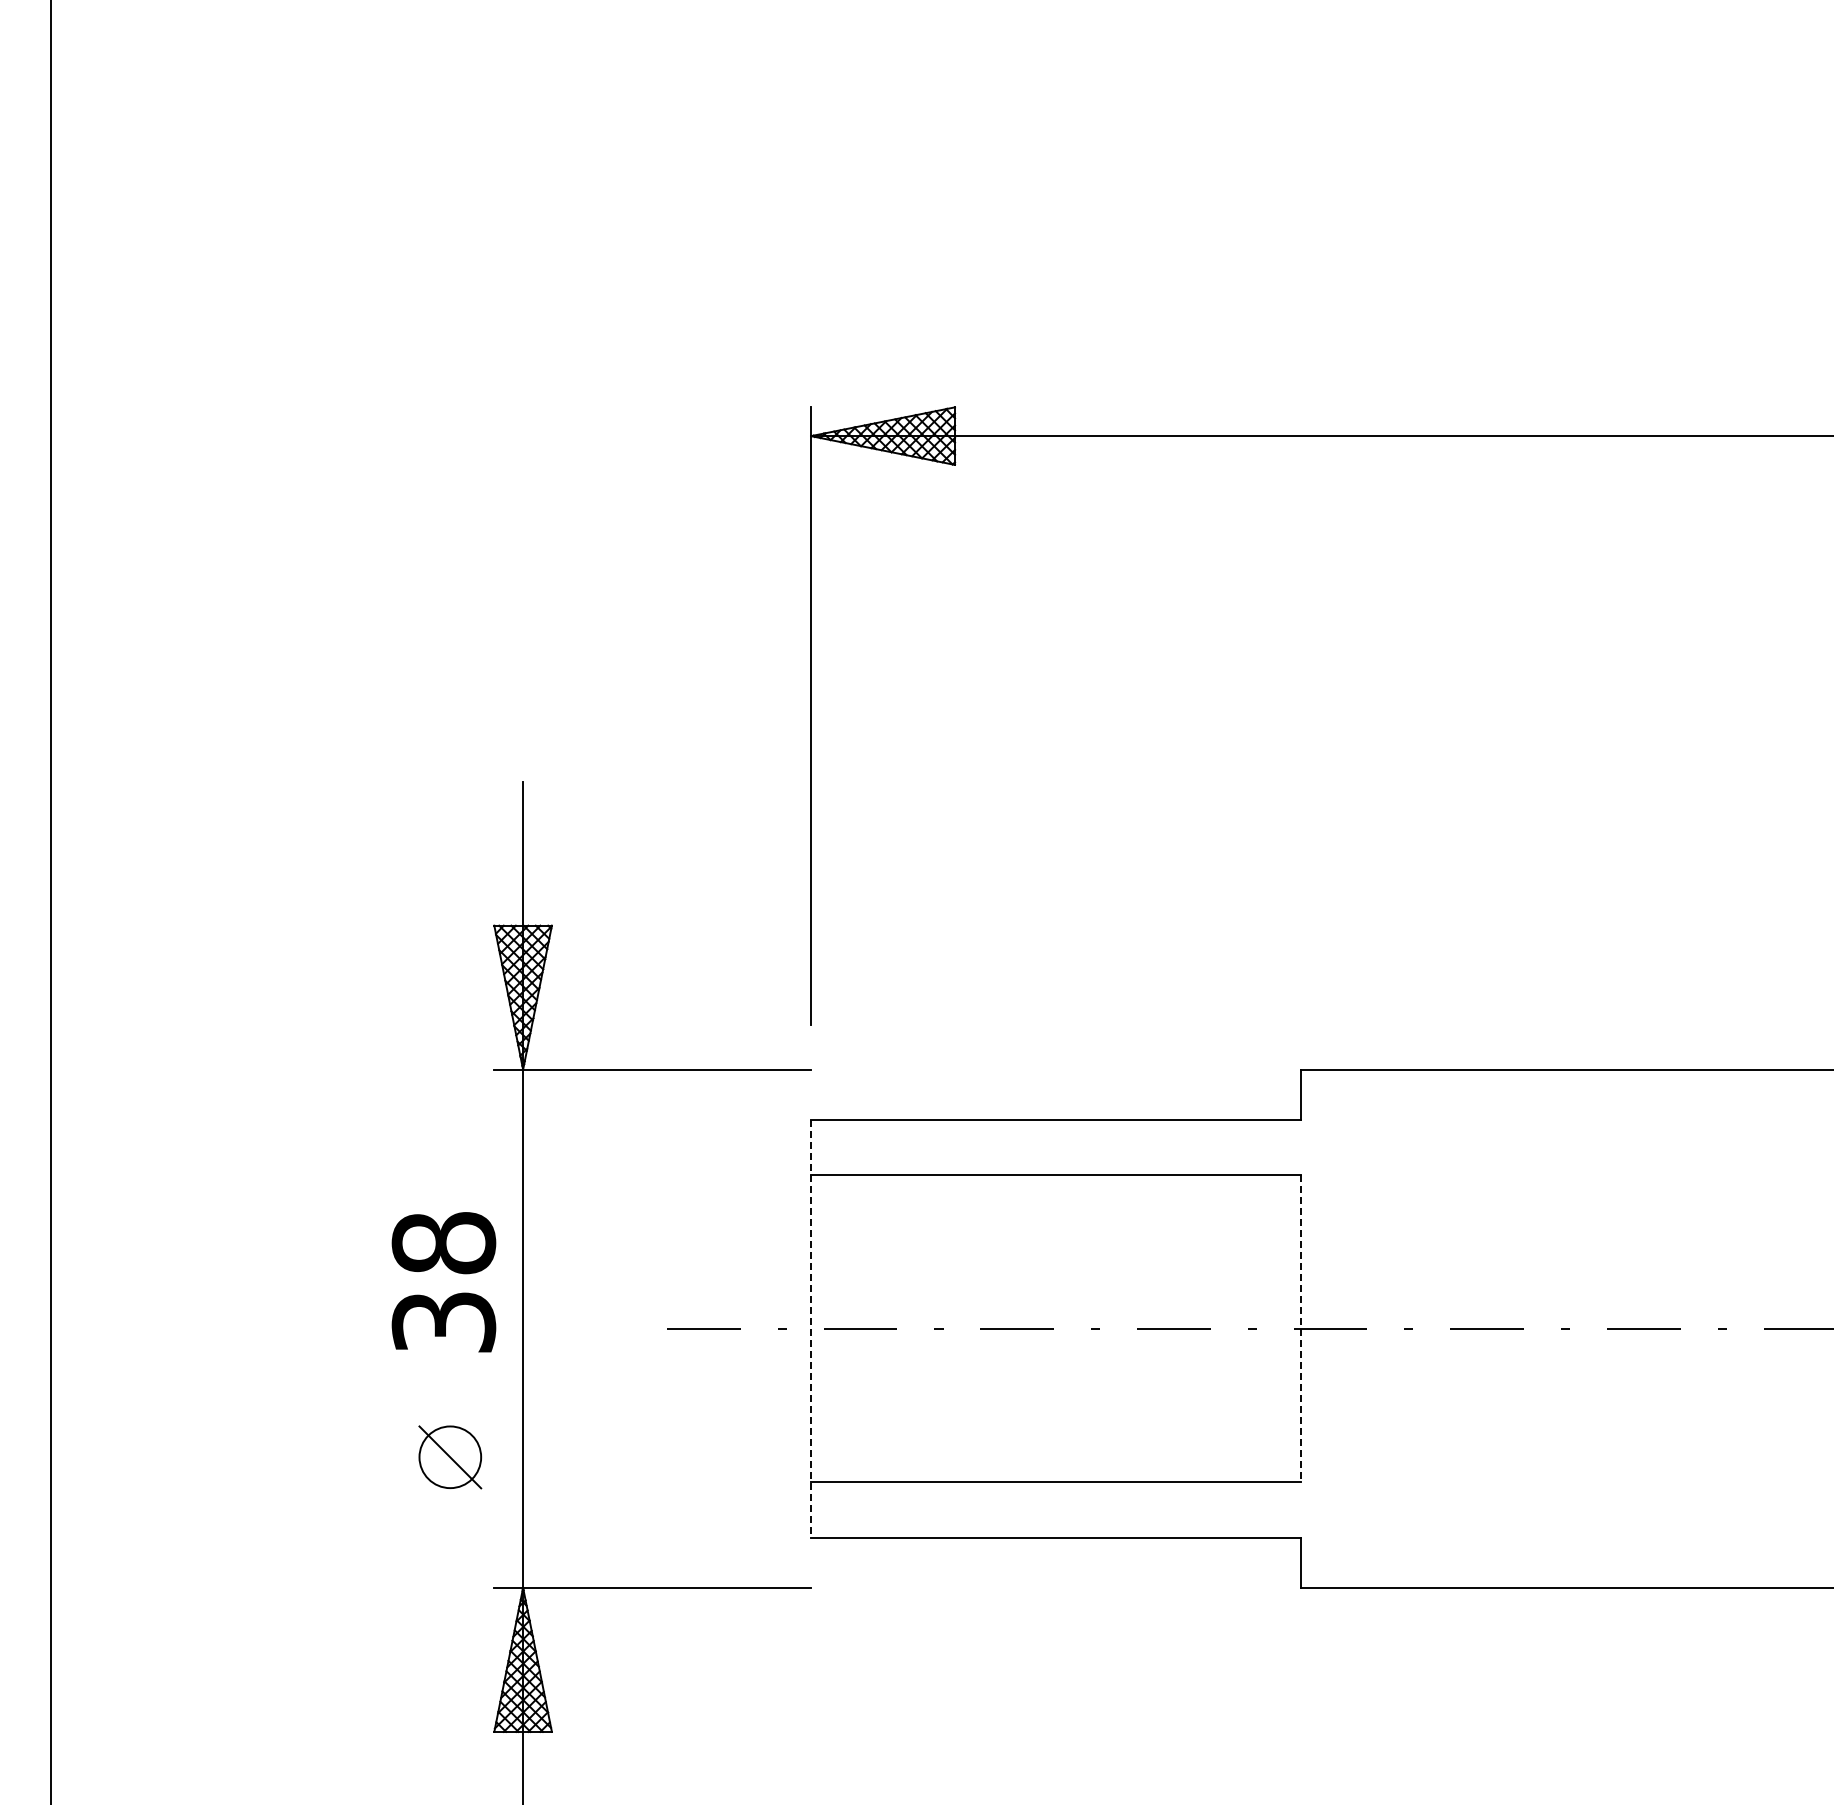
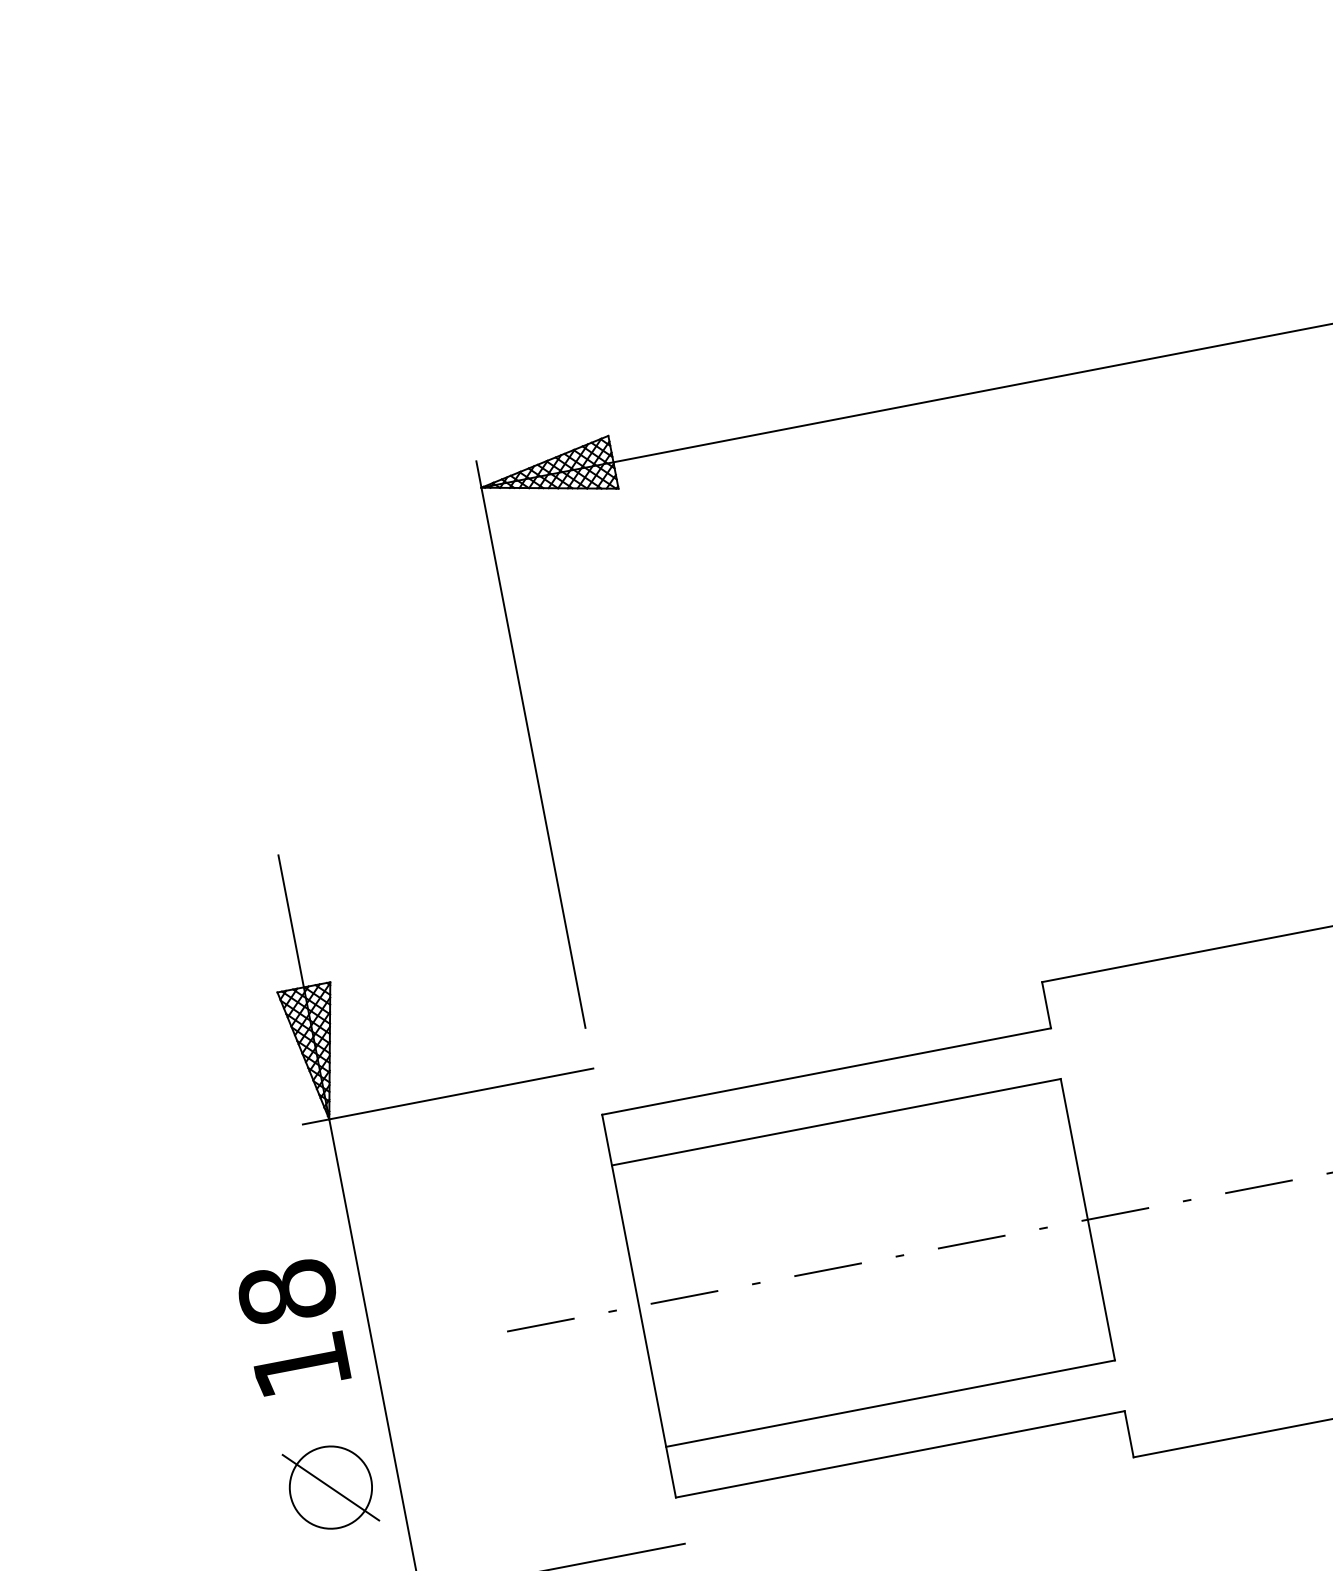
text: (443, 1322) -> (300, 1365), 38 -> 18
line: (811, 1328) -> (639, 1305), dashed -> solid
line: (1300, 1329) -> (1087, 1220), dashed -> solid
part: (450, 1457) -> (331, 1487), size x1.43

